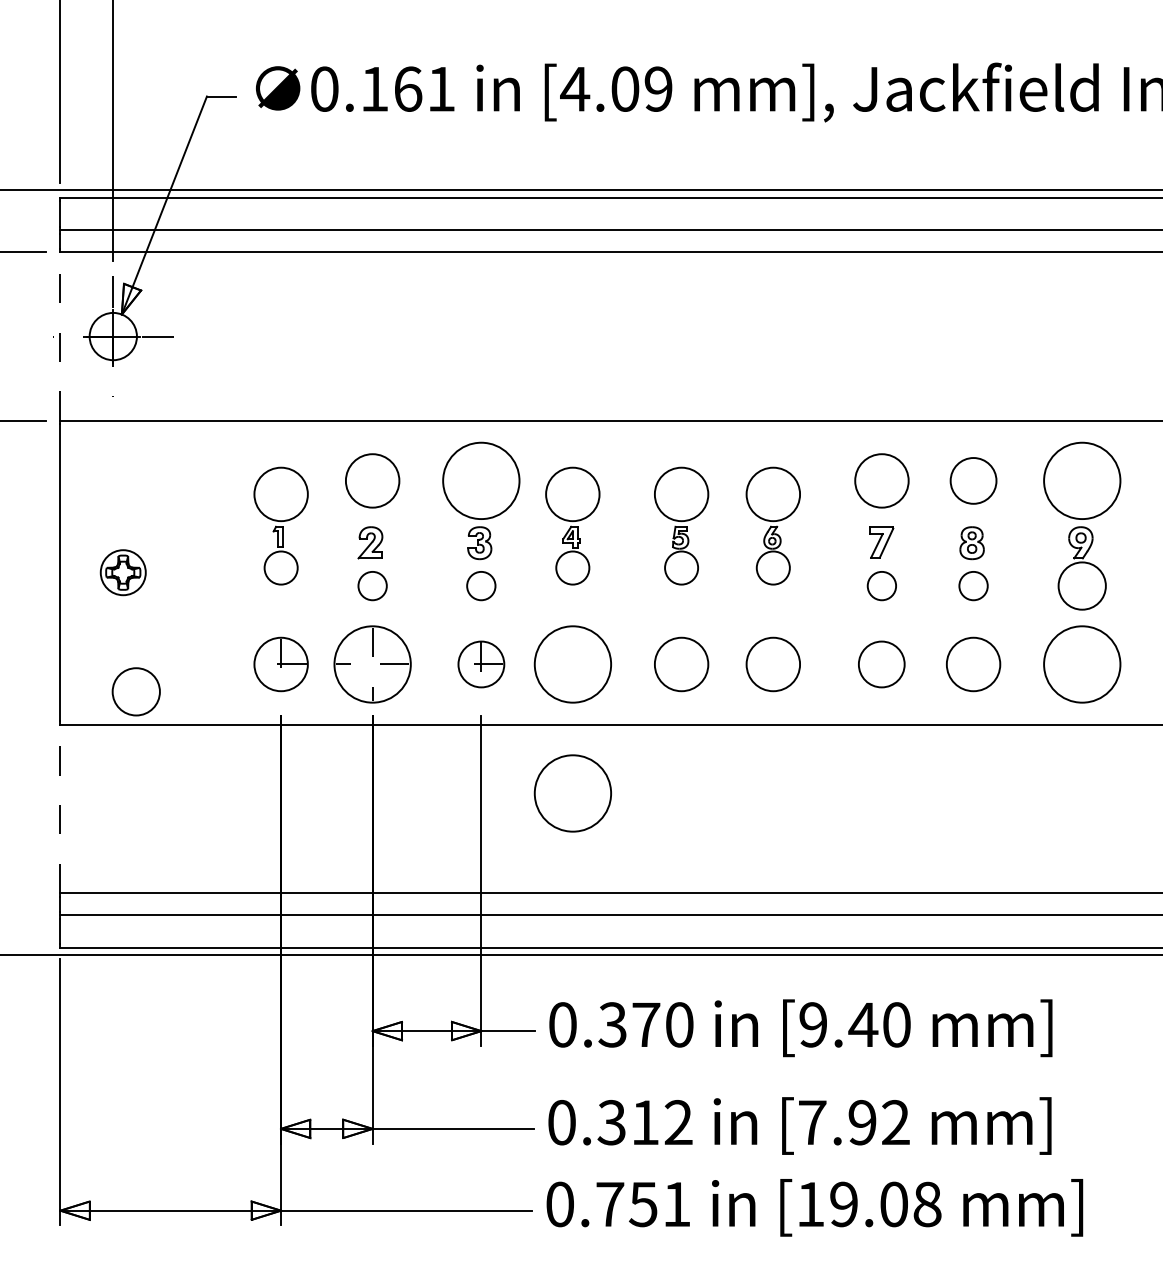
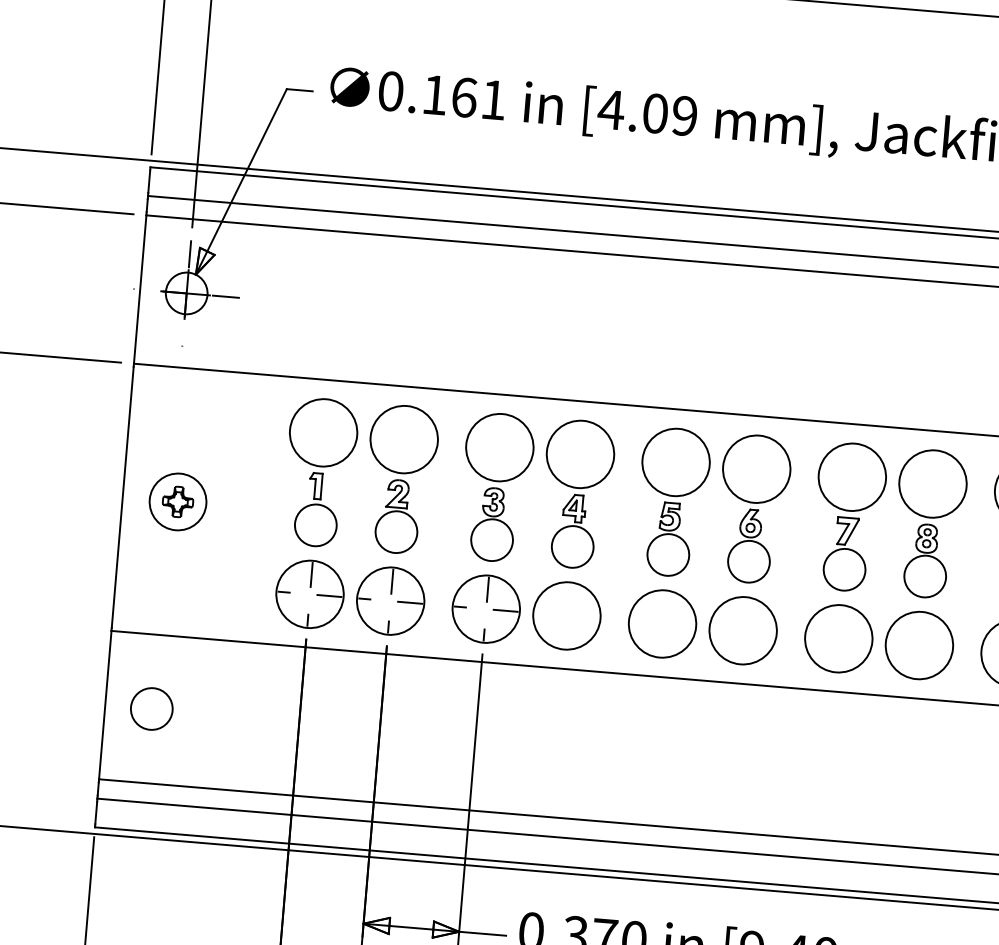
line: (60, 336) -> (140, 289), dashed -> solid
circle: (372, 480) -> (404, 439), size x1.43
circle: (881, 480) -> (852, 476), size x1.43
circle: (973, 480) -> (932, 483), size x1.67
part: (281, 525) -> (320, 472), size x1.43
part: (572, 525) -> (576, 493), size x1.43
part: (681, 525) -> (672, 501), size x1.43
part: (773, 525) -> (753, 508), size x1.43
circle: (123, 572) -> (178, 501), size x1.43
circle: (372, 585) -> (396, 531), size x1.67
circle: (480, 585) -> (491, 539), size x1.67
circle: (881, 585) -> (844, 569), size x1.67
circle: (973, 585) -> (925, 576), size x1.67
part: (281, 664) -> (310, 594), size x1.43
part: (481, 664) -> (486, 609), size x1.67
circle: (681, 664) -> (662, 623), size x1.43
circle: (773, 664) -> (743, 630), size x1.43
circle: (881, 664) -> (838, 638), size x1.67
circle: (973, 664) -> (919, 645), size x1.43
circle: (135, 691) -> (151, 708), moved
circle: (572, 793) -> (556, 729), removed
line: (60, 808) -> (105, 704), dashed -> solid

